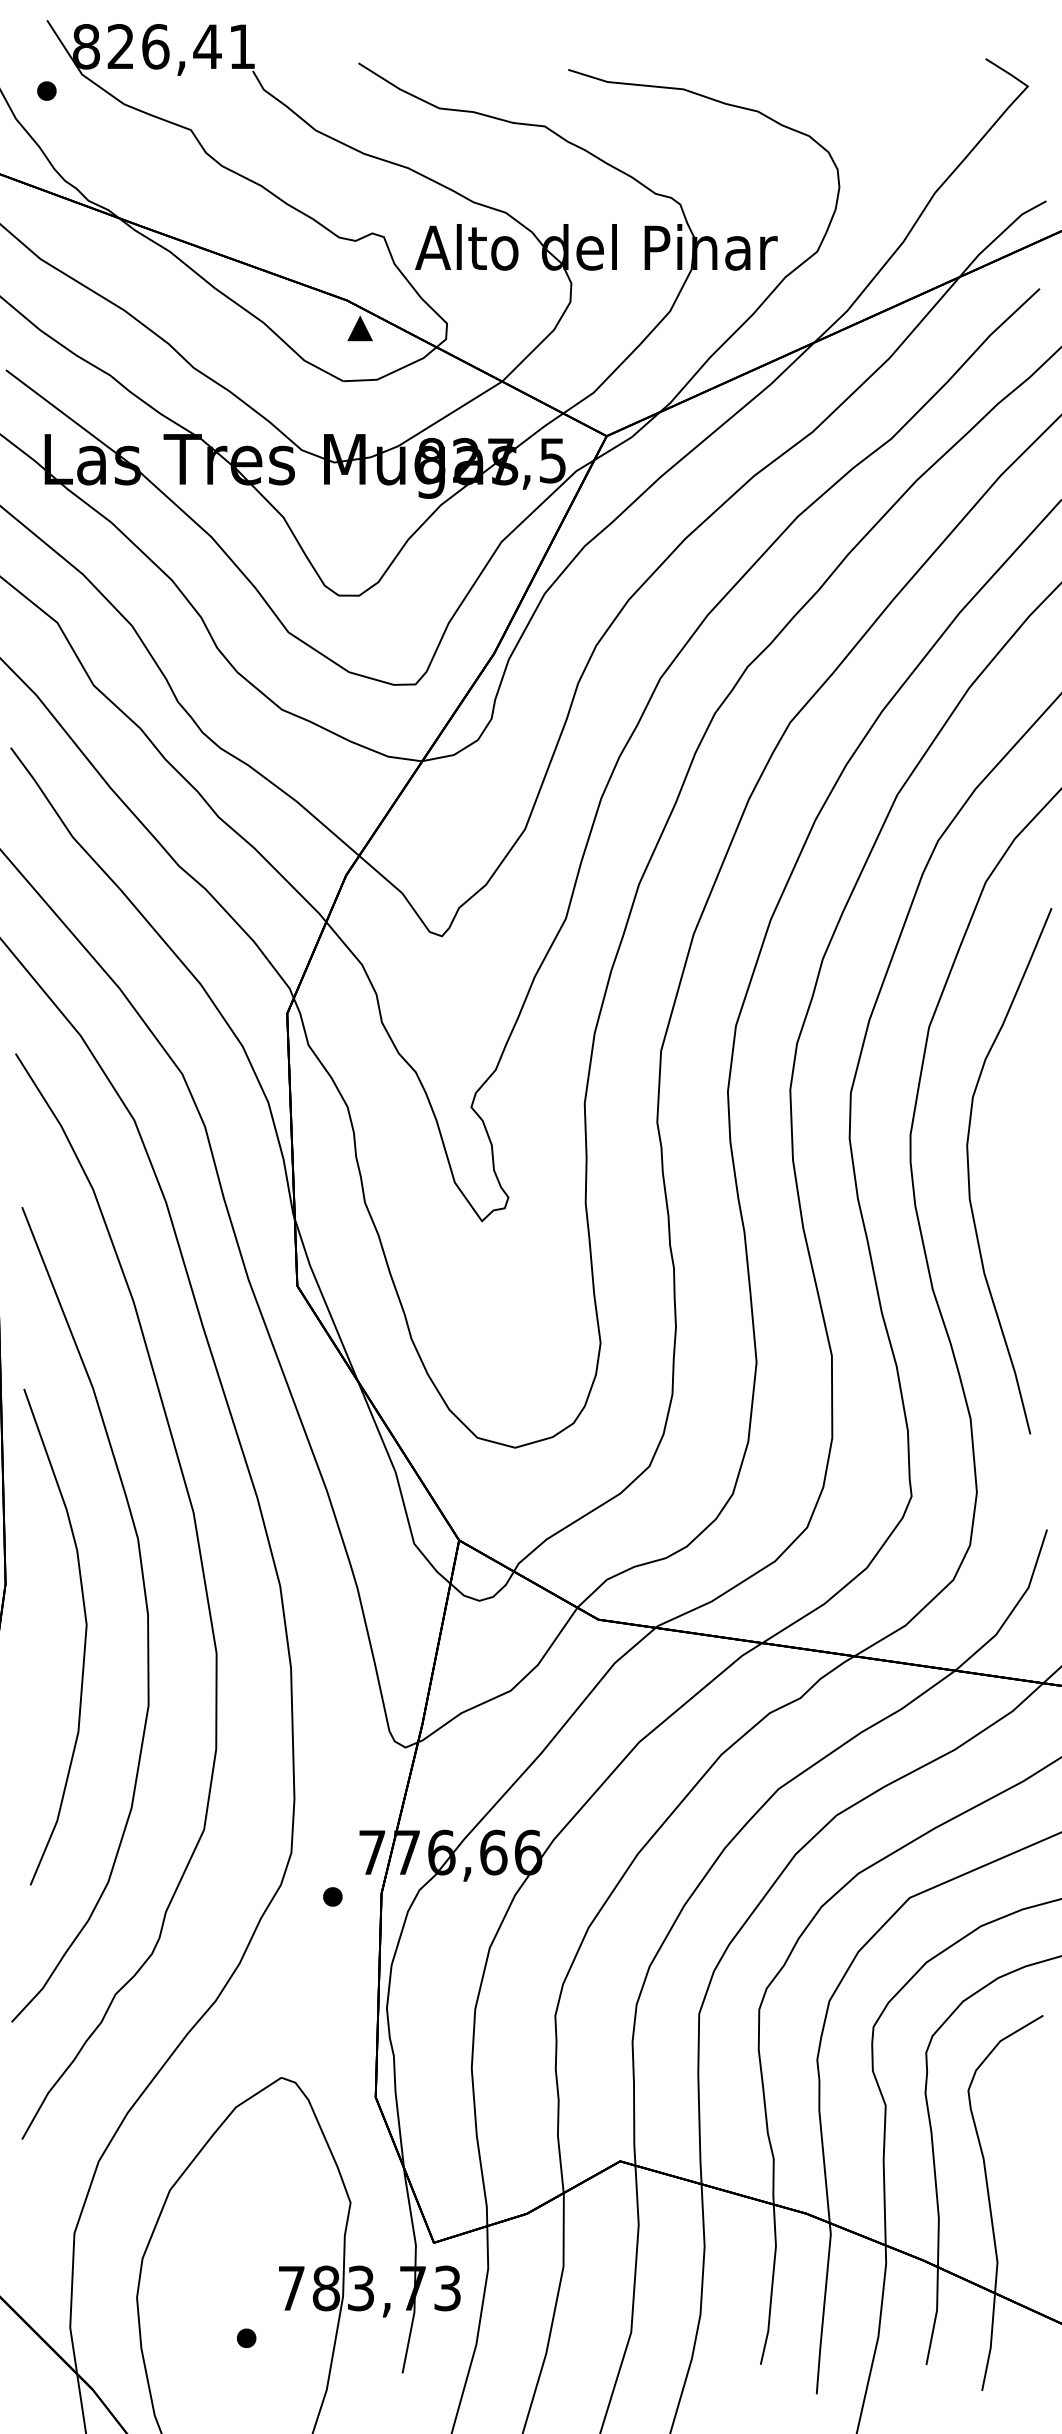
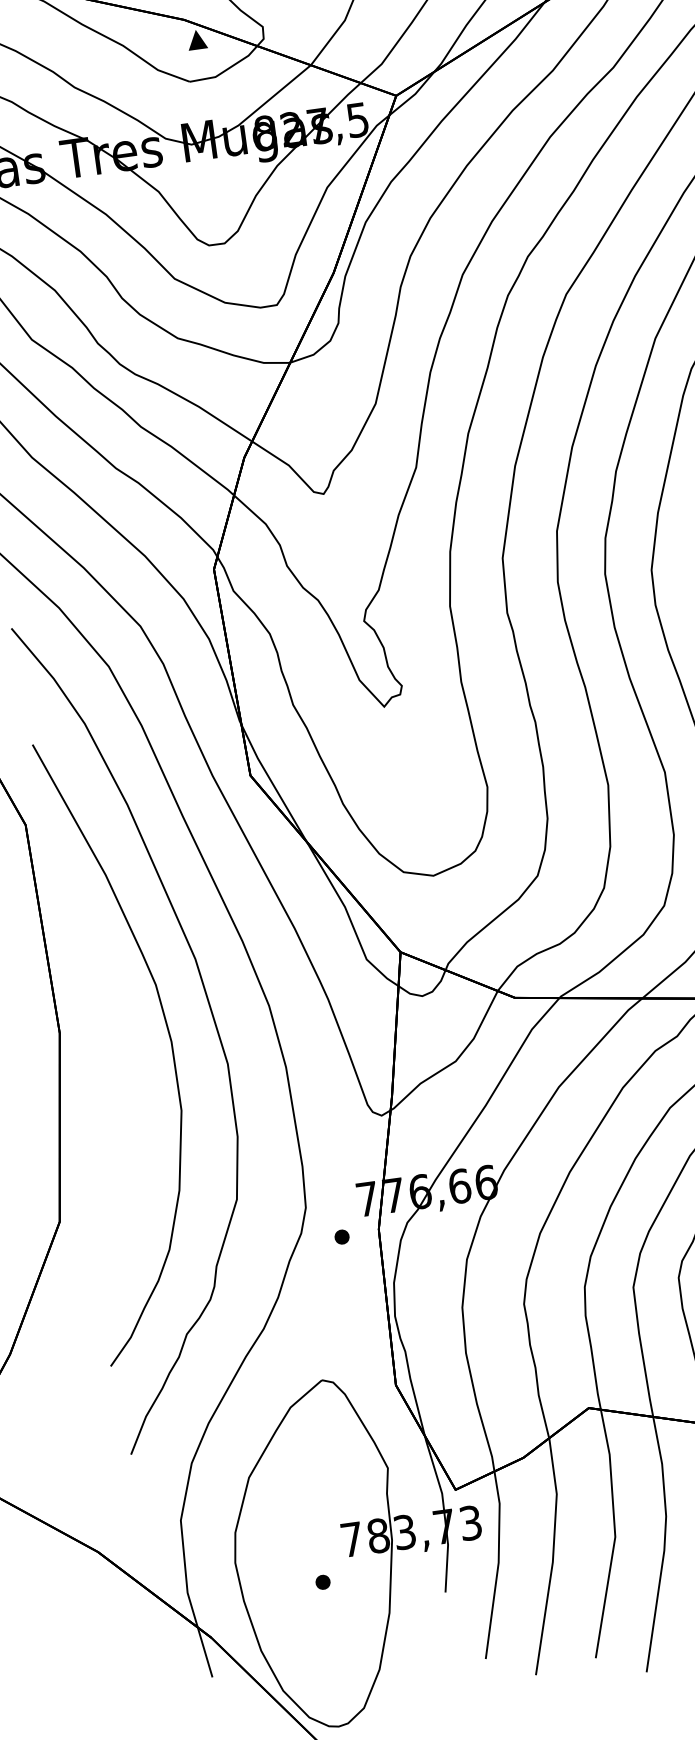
curve: (84, 1636) -> (125, 1065), removed

